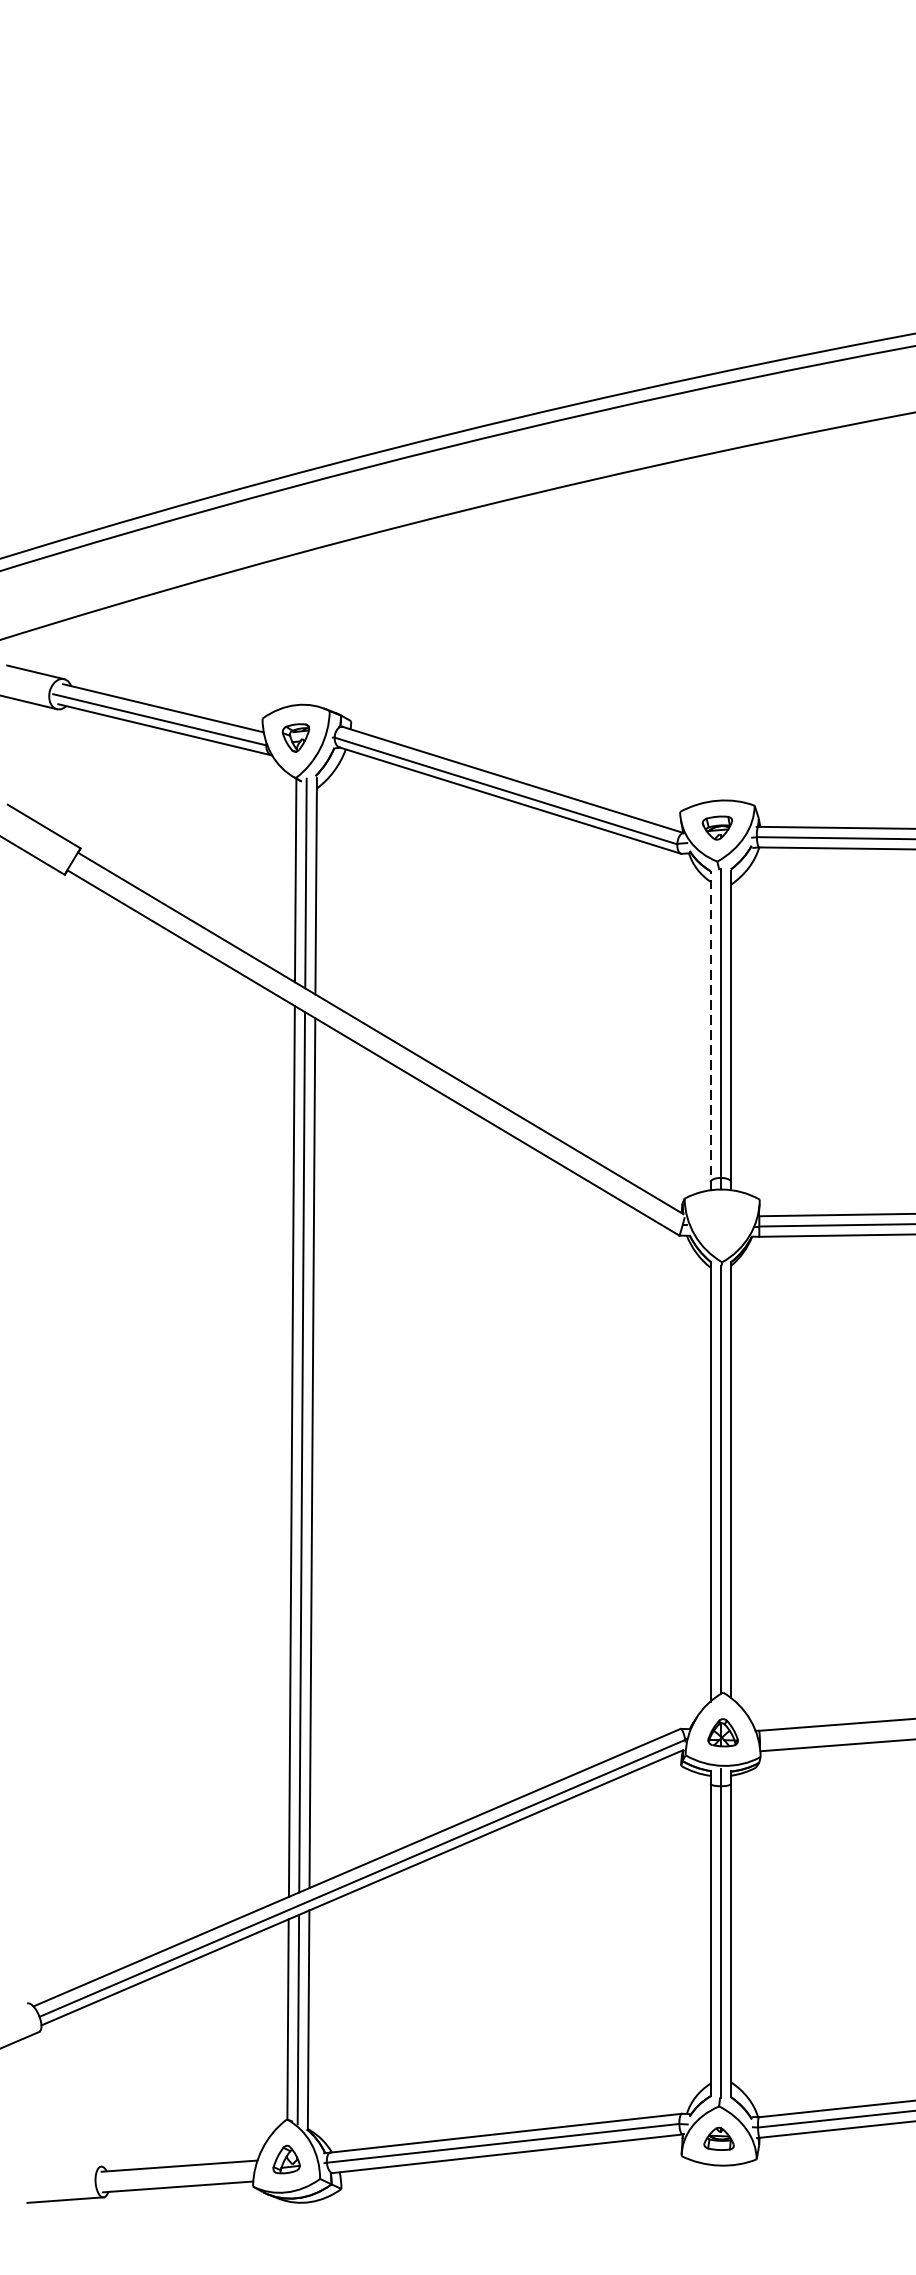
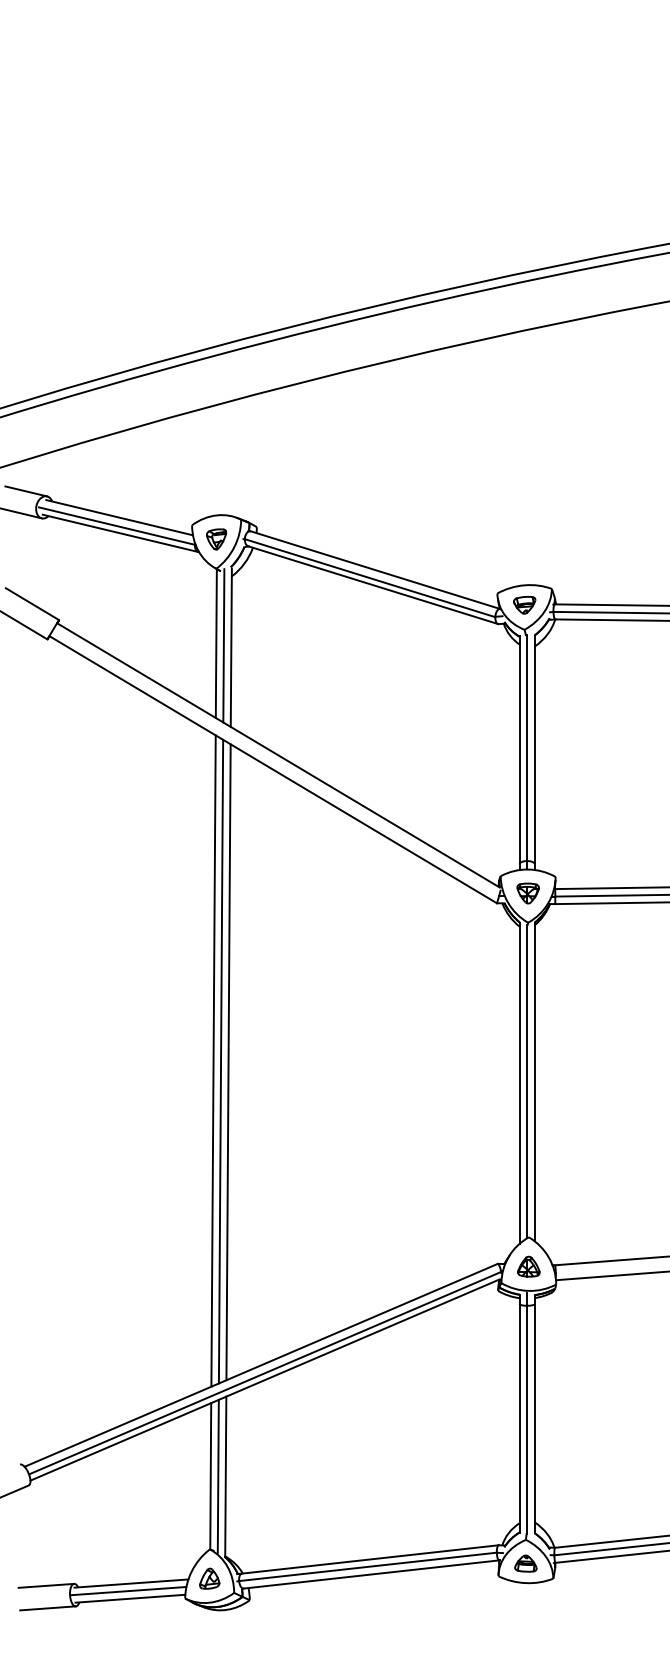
line: (710, 1030) -> (519, 753), dashed -> solid
part: (721, 1222) -> (527, 893), added
line: (63, 2168) -> (46, 1585), added
line: (175, 2175) -> (128, 1590), added

